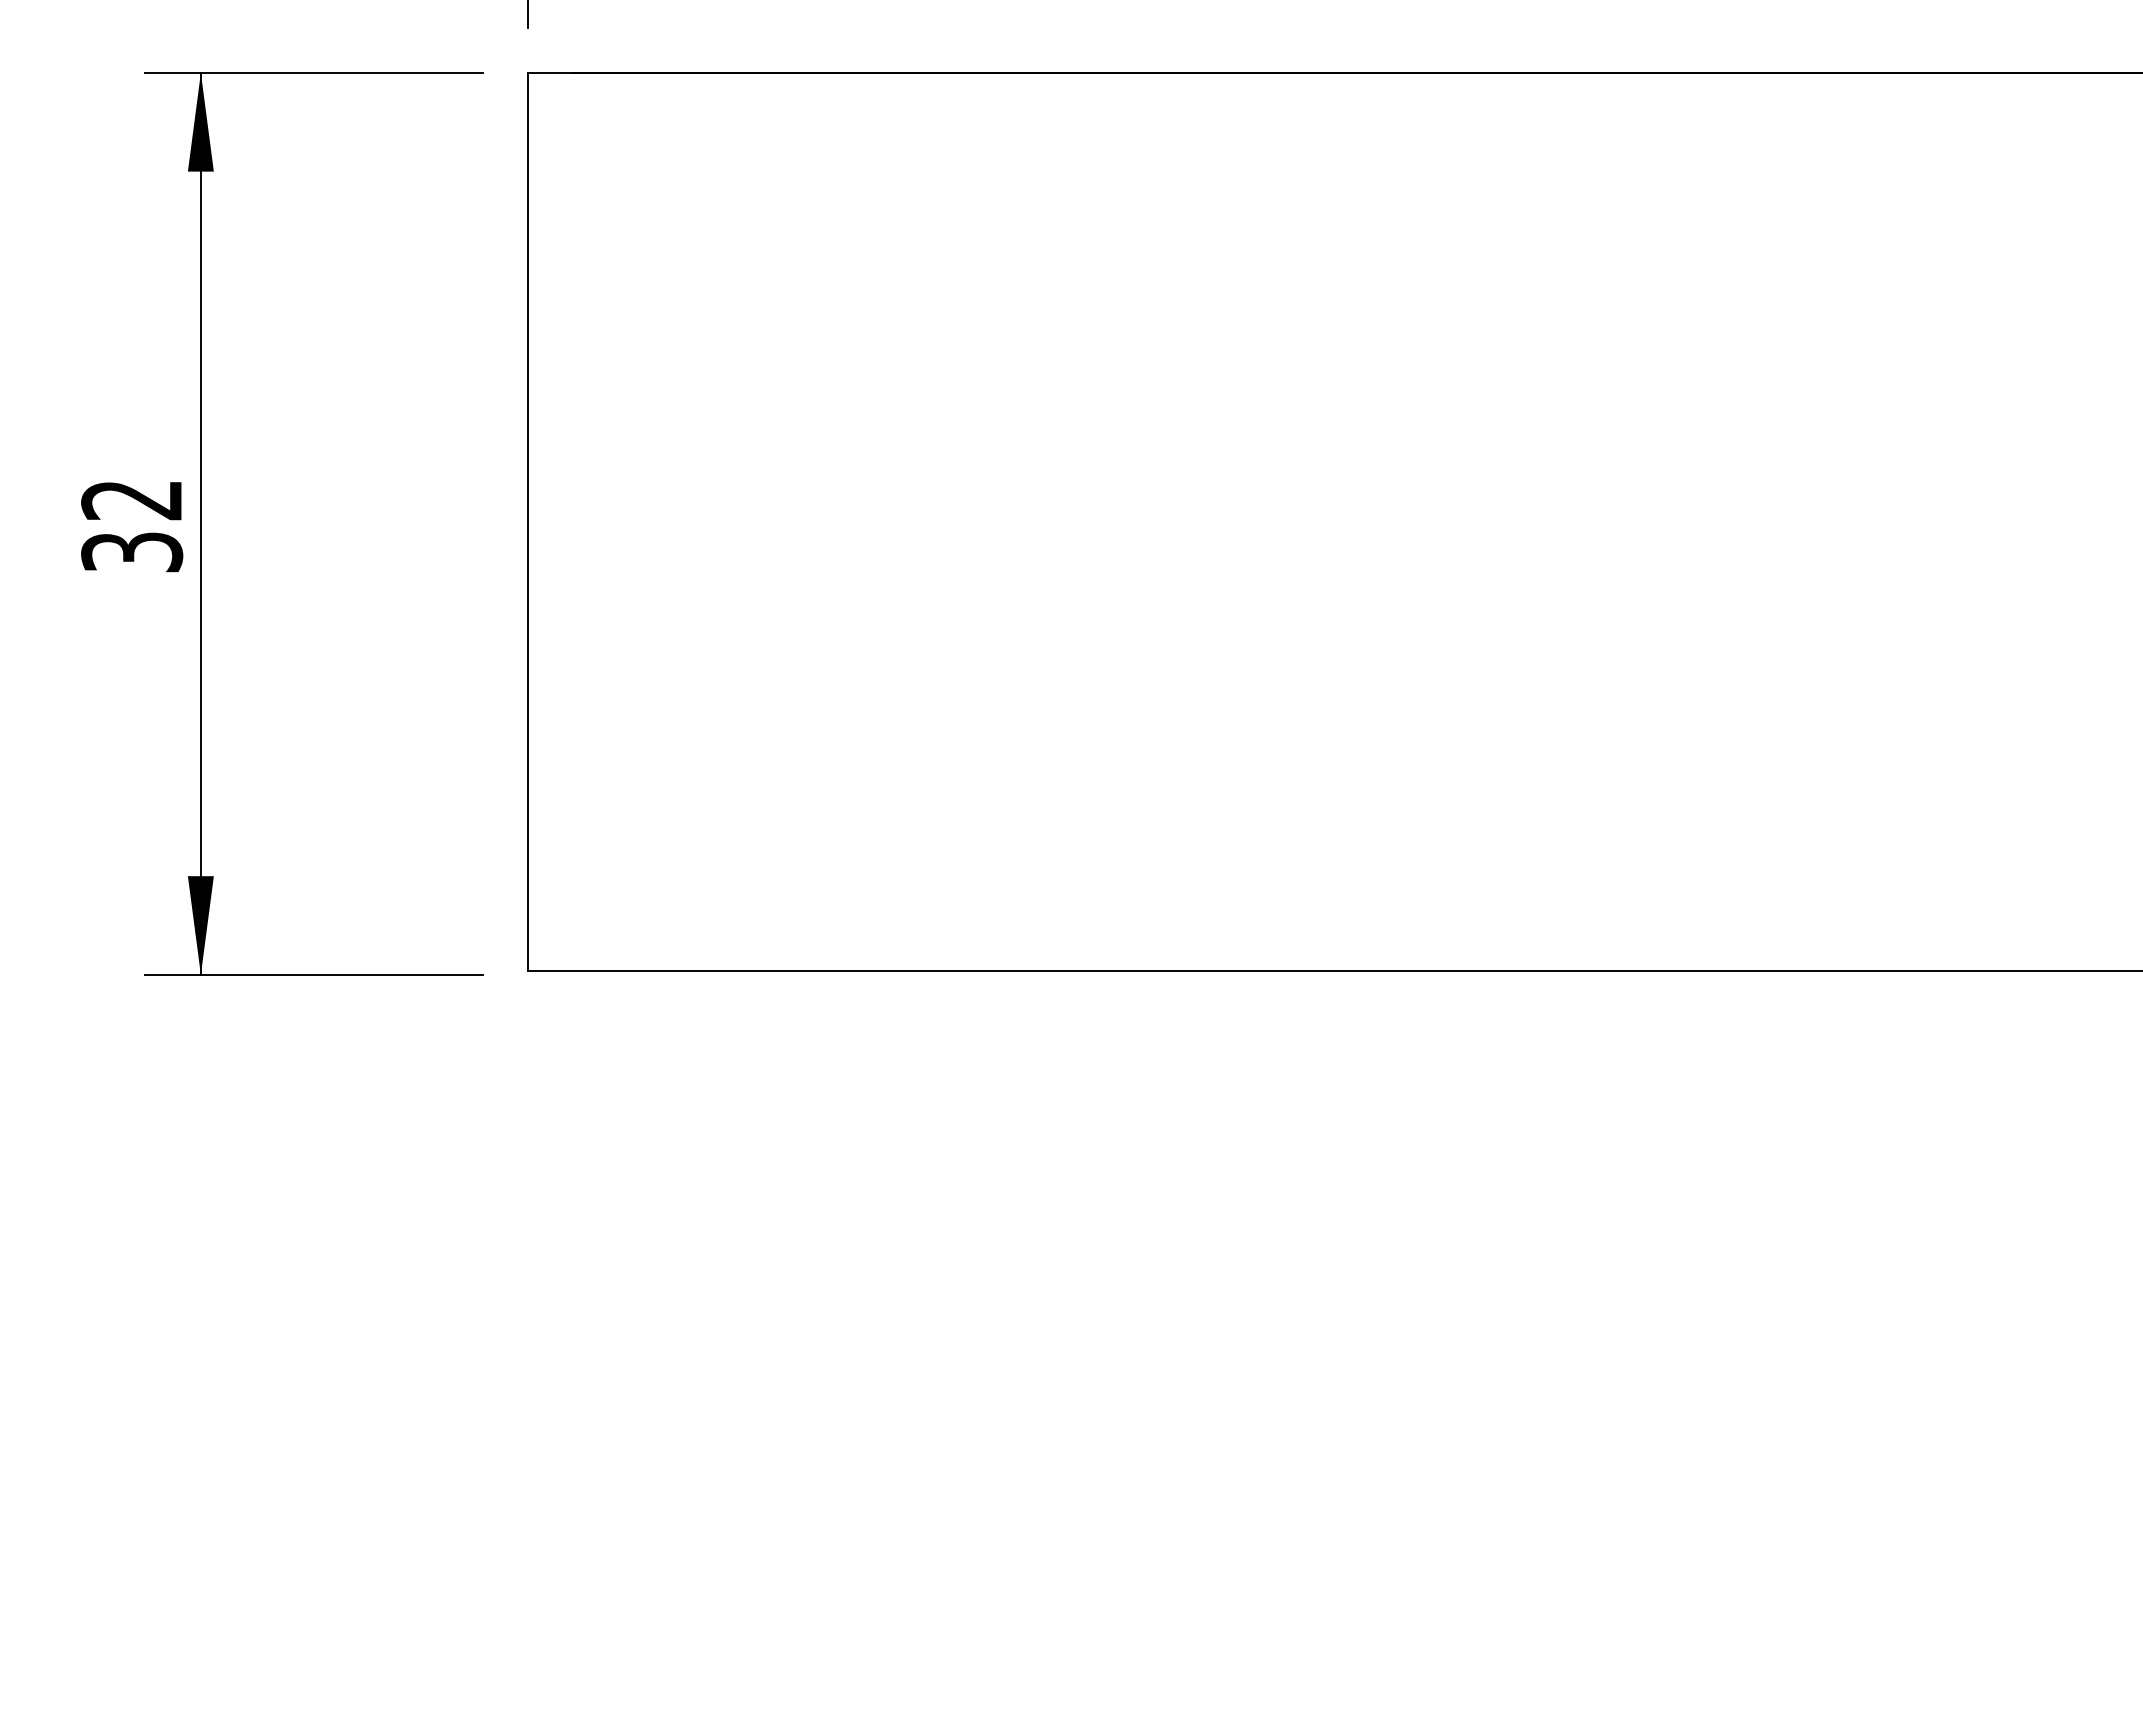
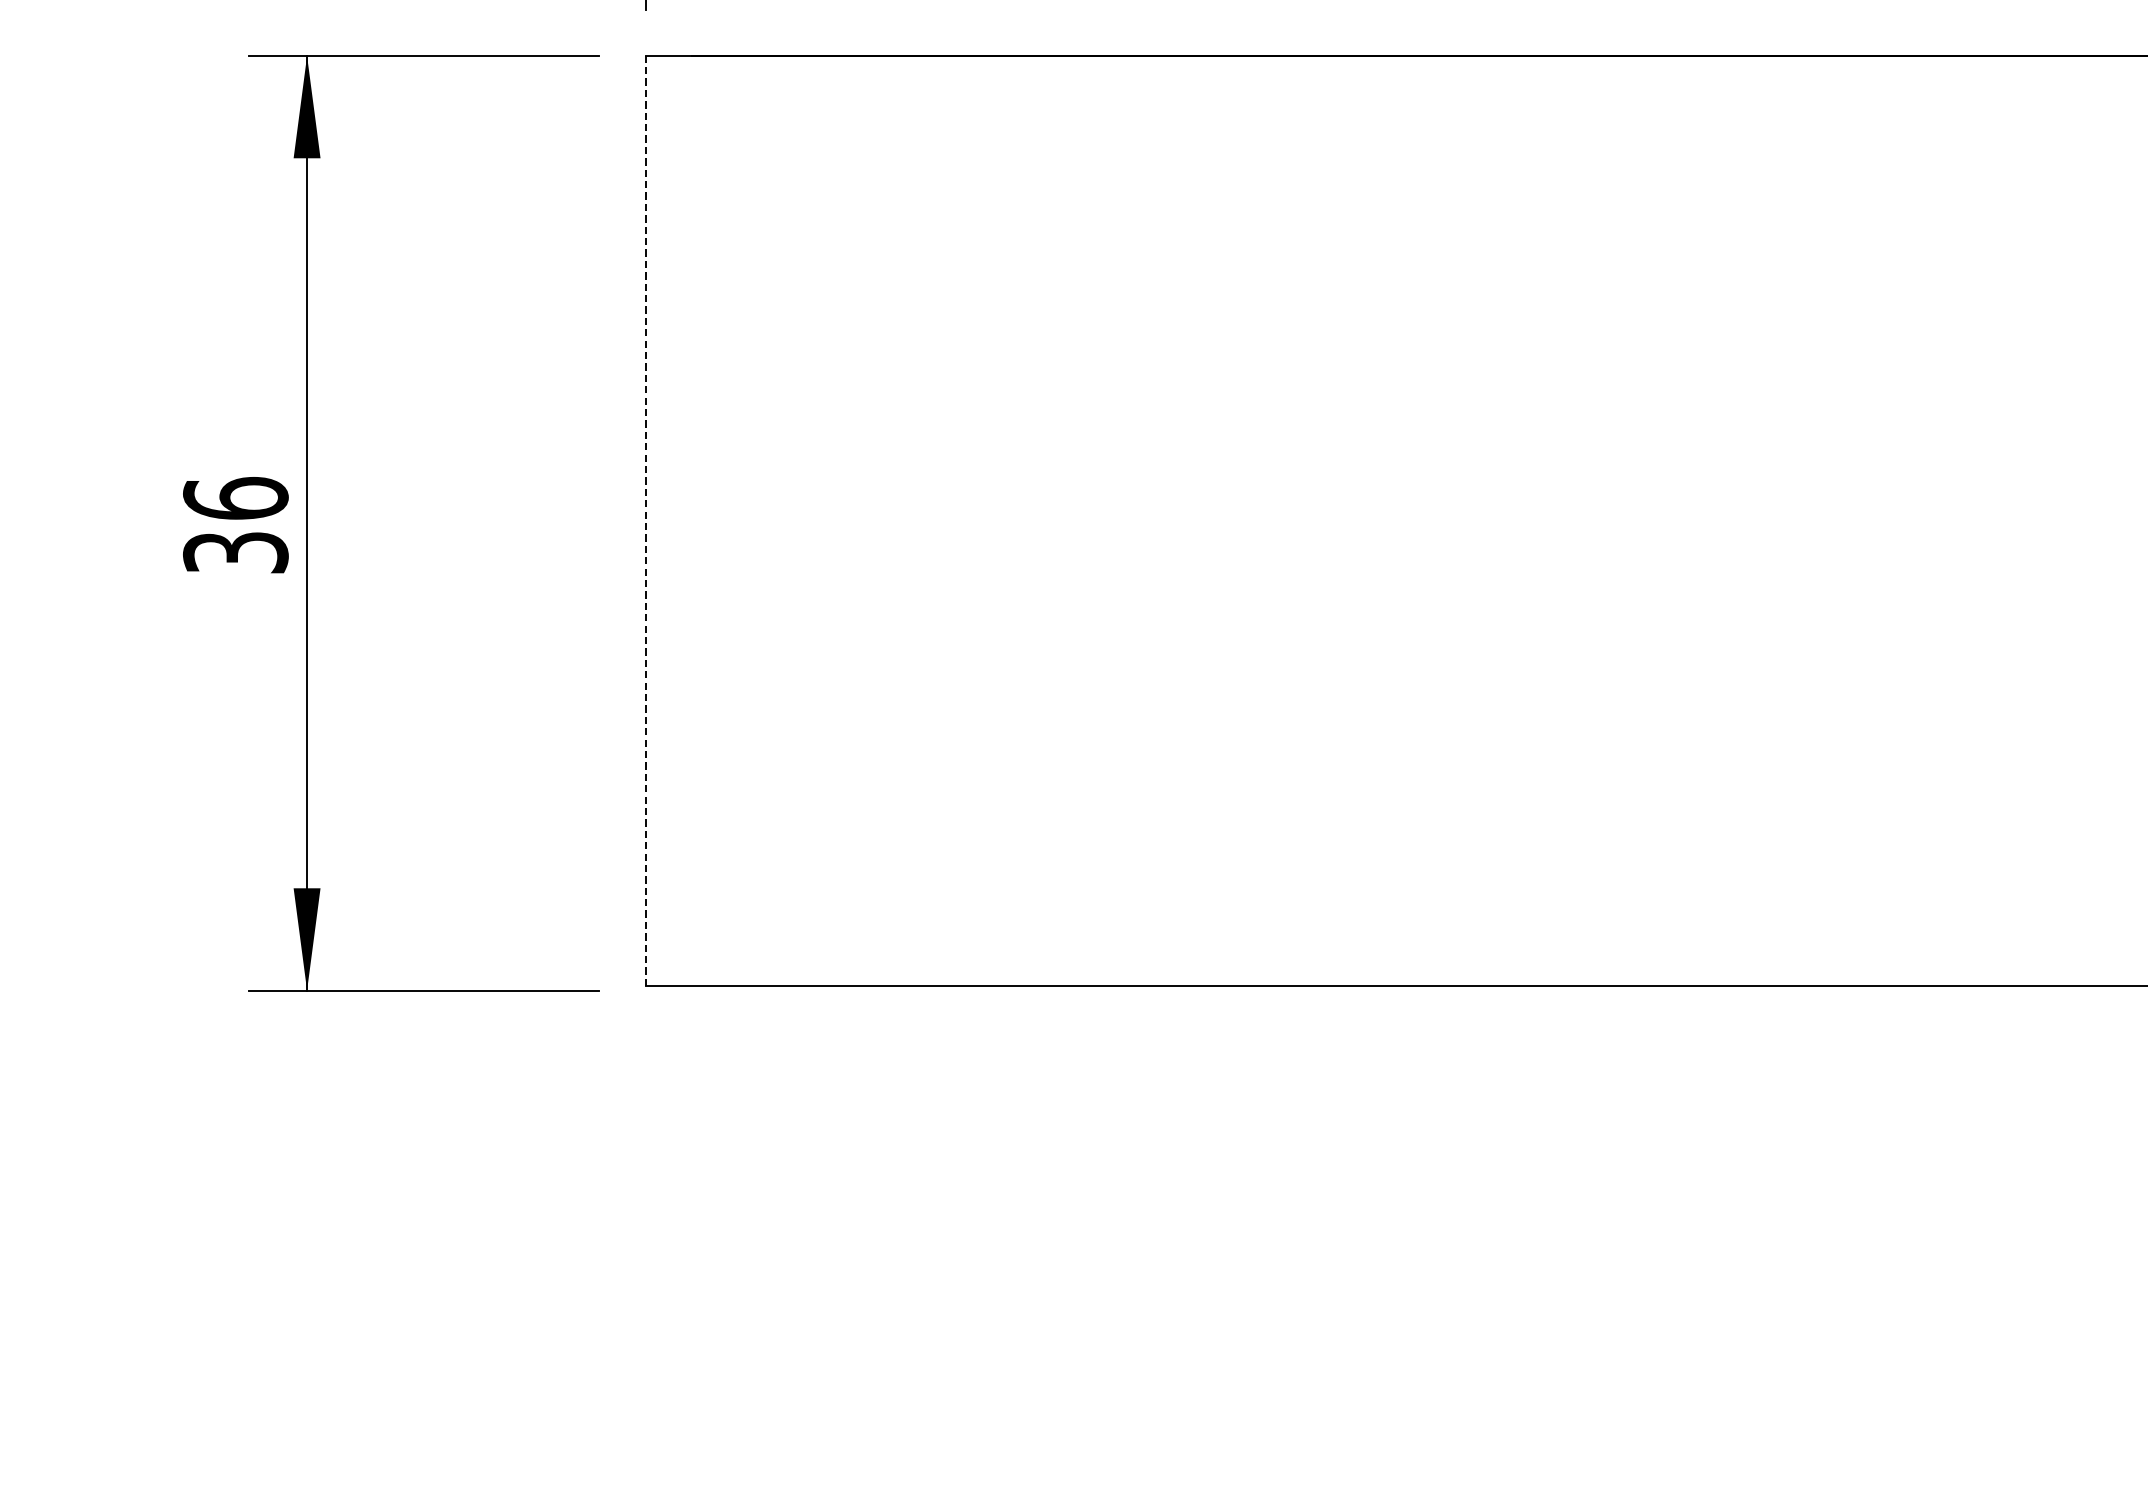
text: (132, 499) -> (236, 498), 32 -> 36
line: (527, 521) -> (645, 520), solid -> dashed

